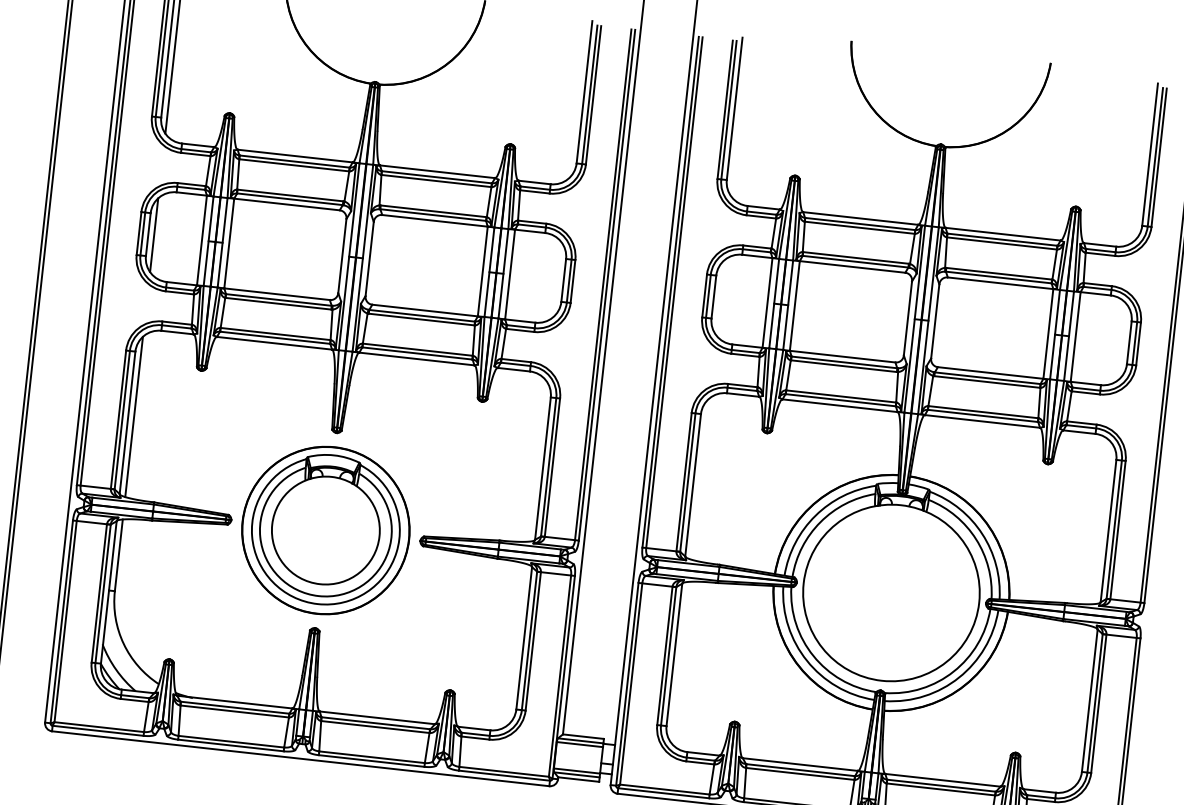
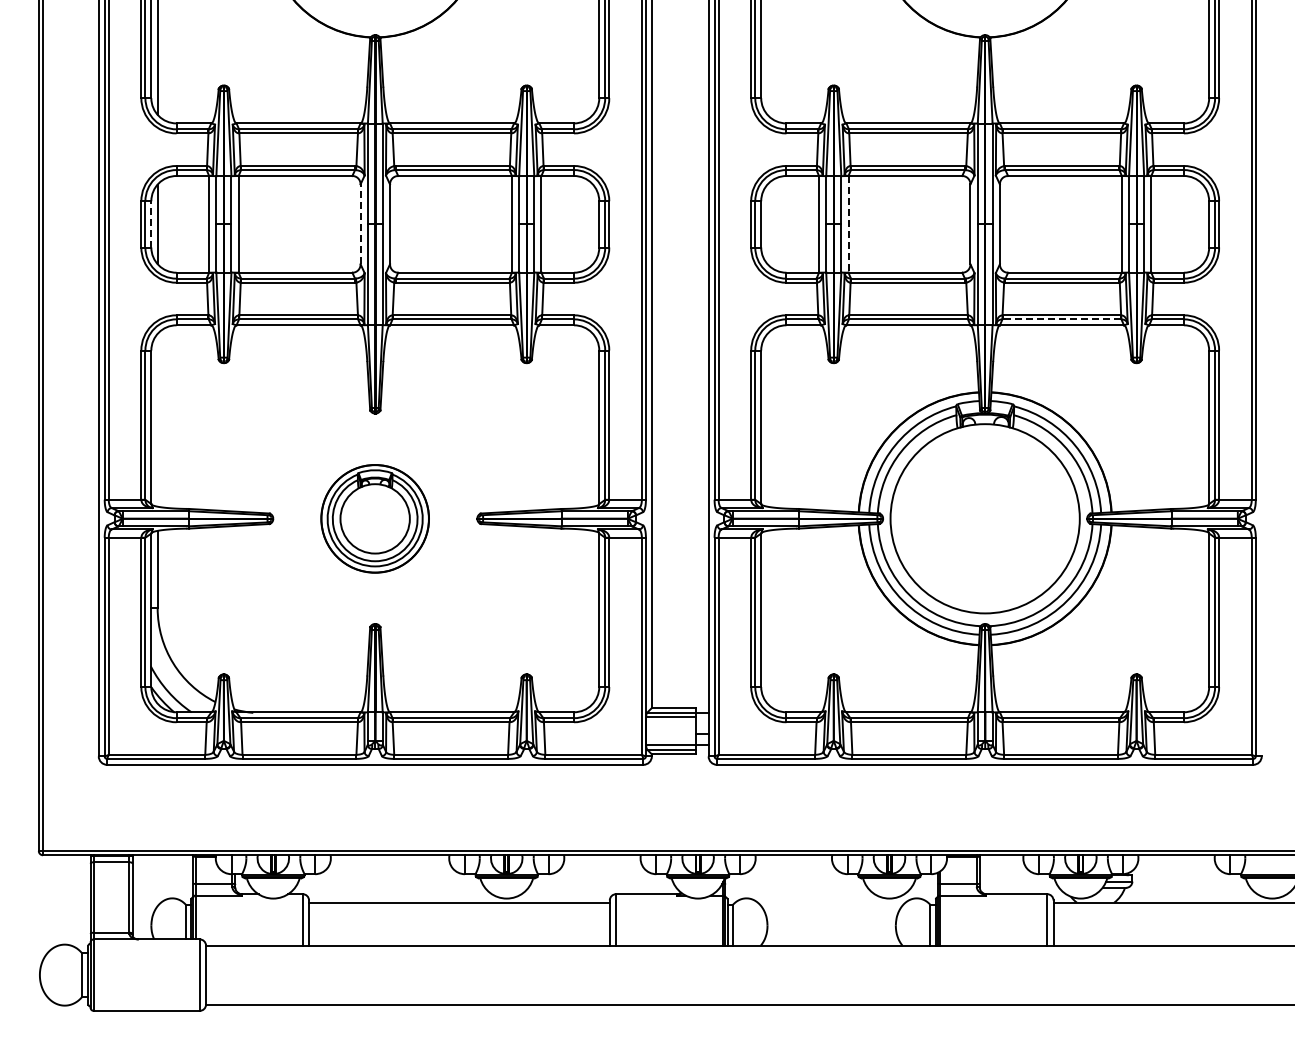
line: (148, 233) -> (151, 223), solid -> dashed
line: (342, 256) -> (360, 224), solid -> dashed
line: (794, 306) -> (848, 224), solid -> dashed
line: (982, 416) -> (1061, 319), solid -> dashed
line: (133, 417) -> (157, 420), removed
part: (325, 530) -> (374, 518), size x0.6

